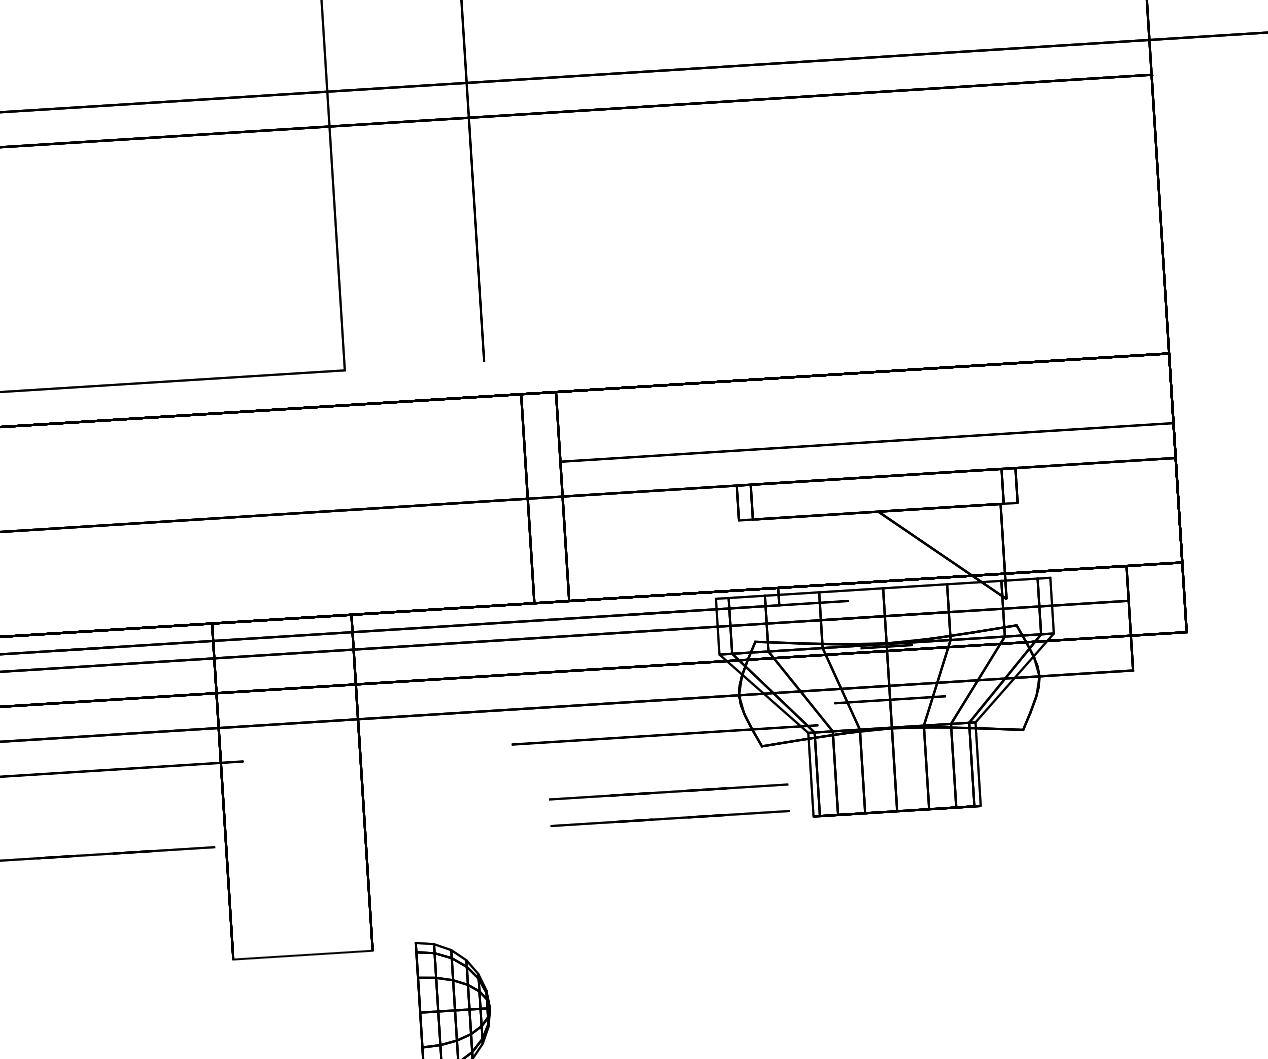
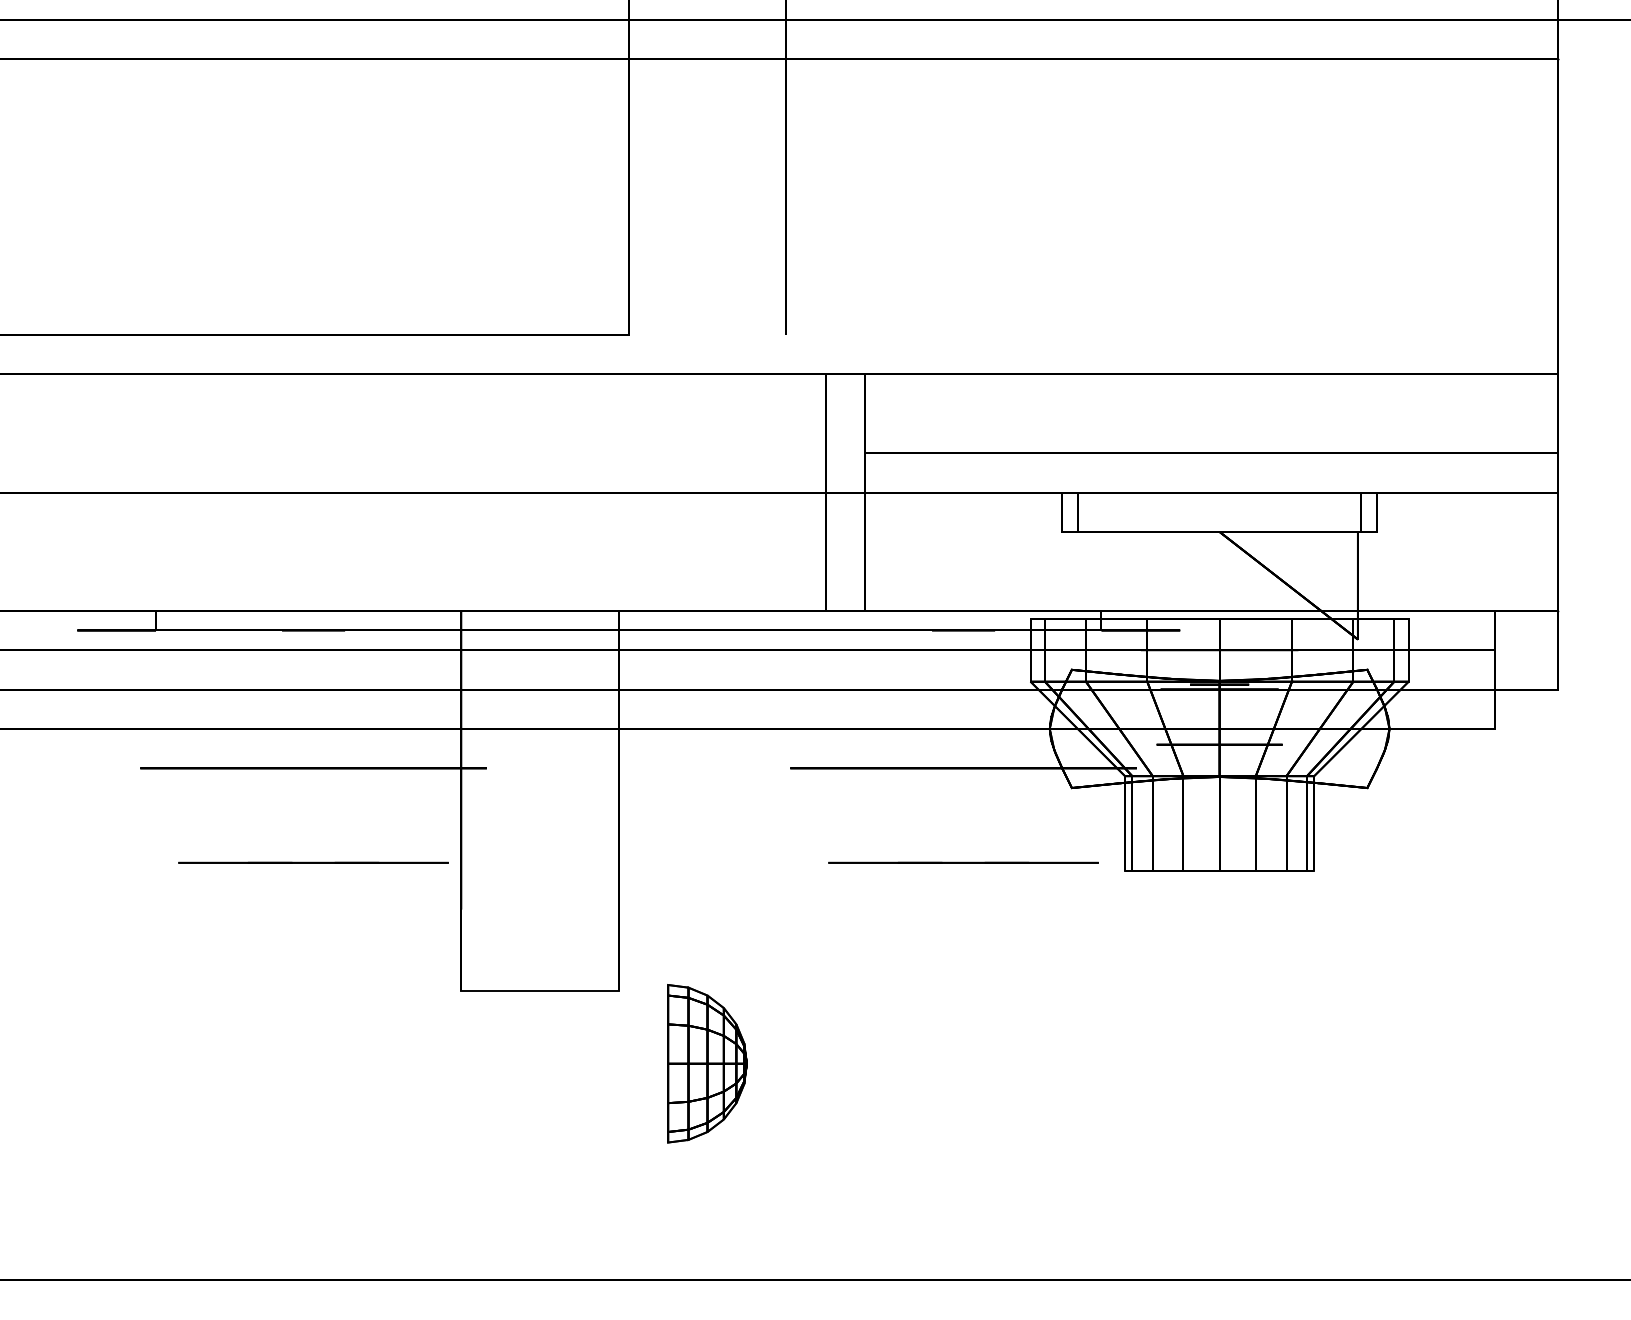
line: (668, 791) -> (963, 832), removed

